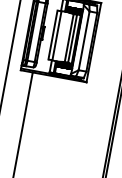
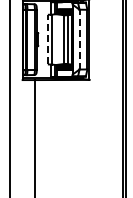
line: (52, 34) -> (47, 39), solid -> dashed
line: (84, 40) -> (79, 39), solid -> dashed

